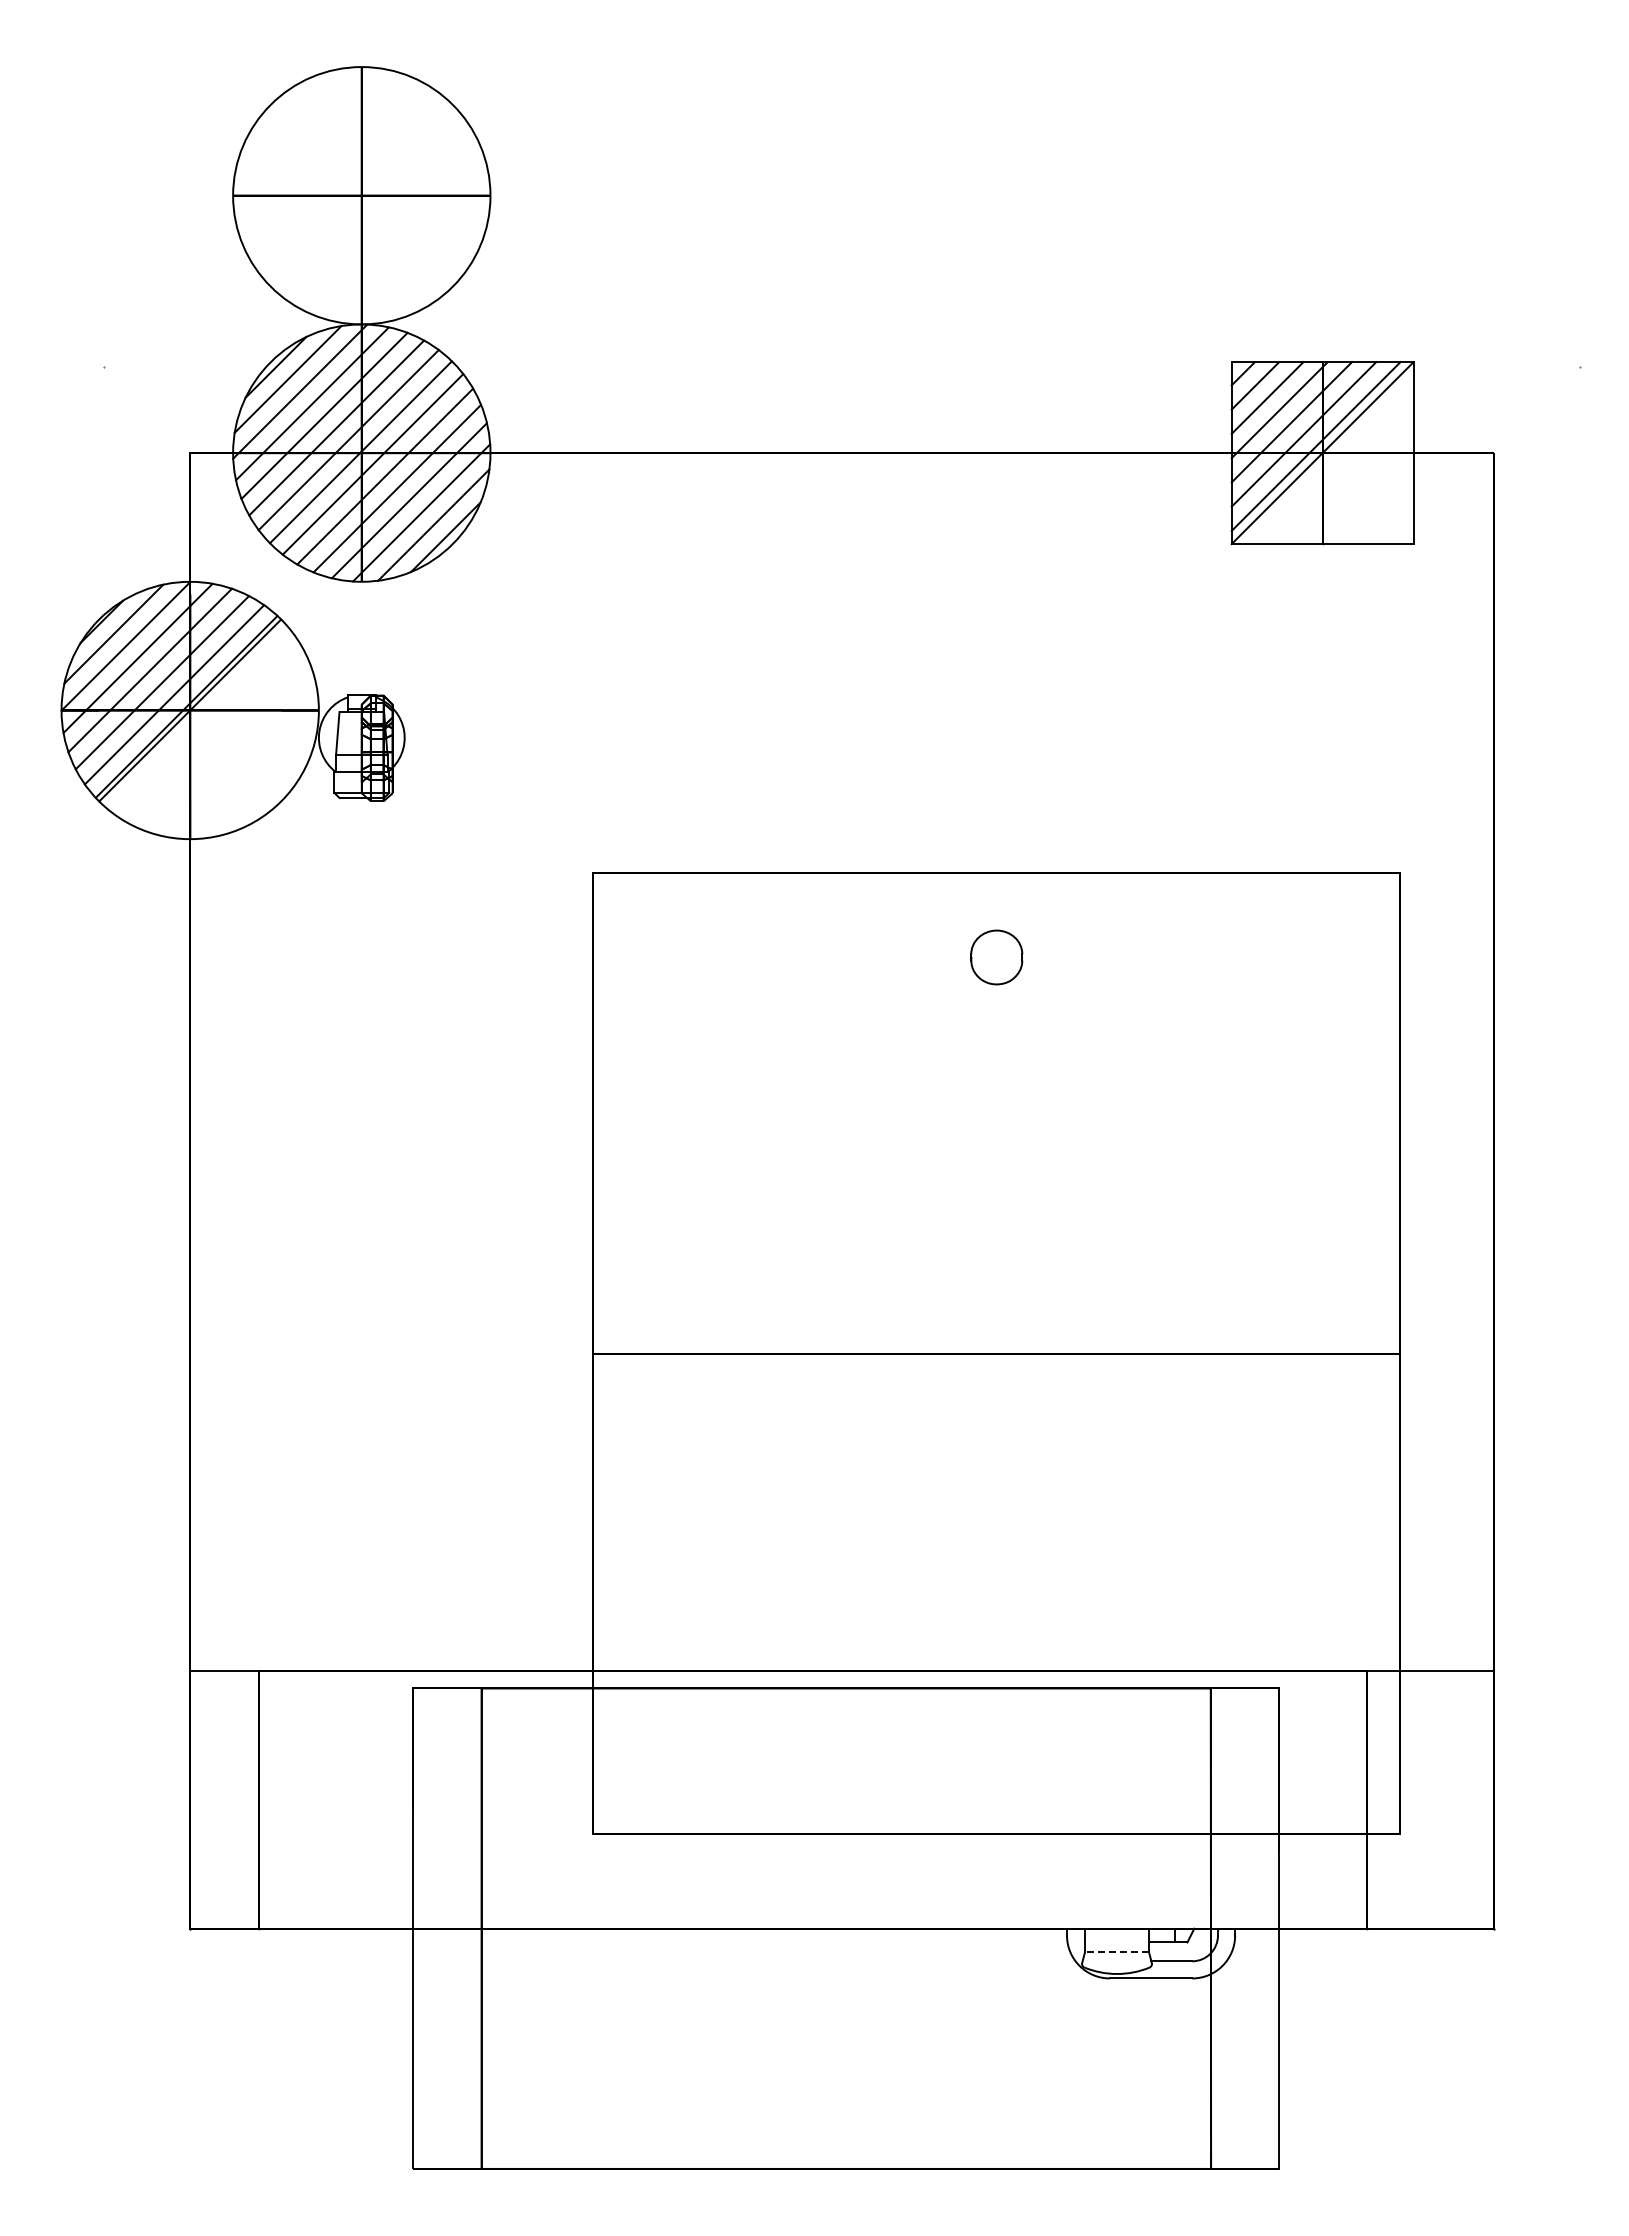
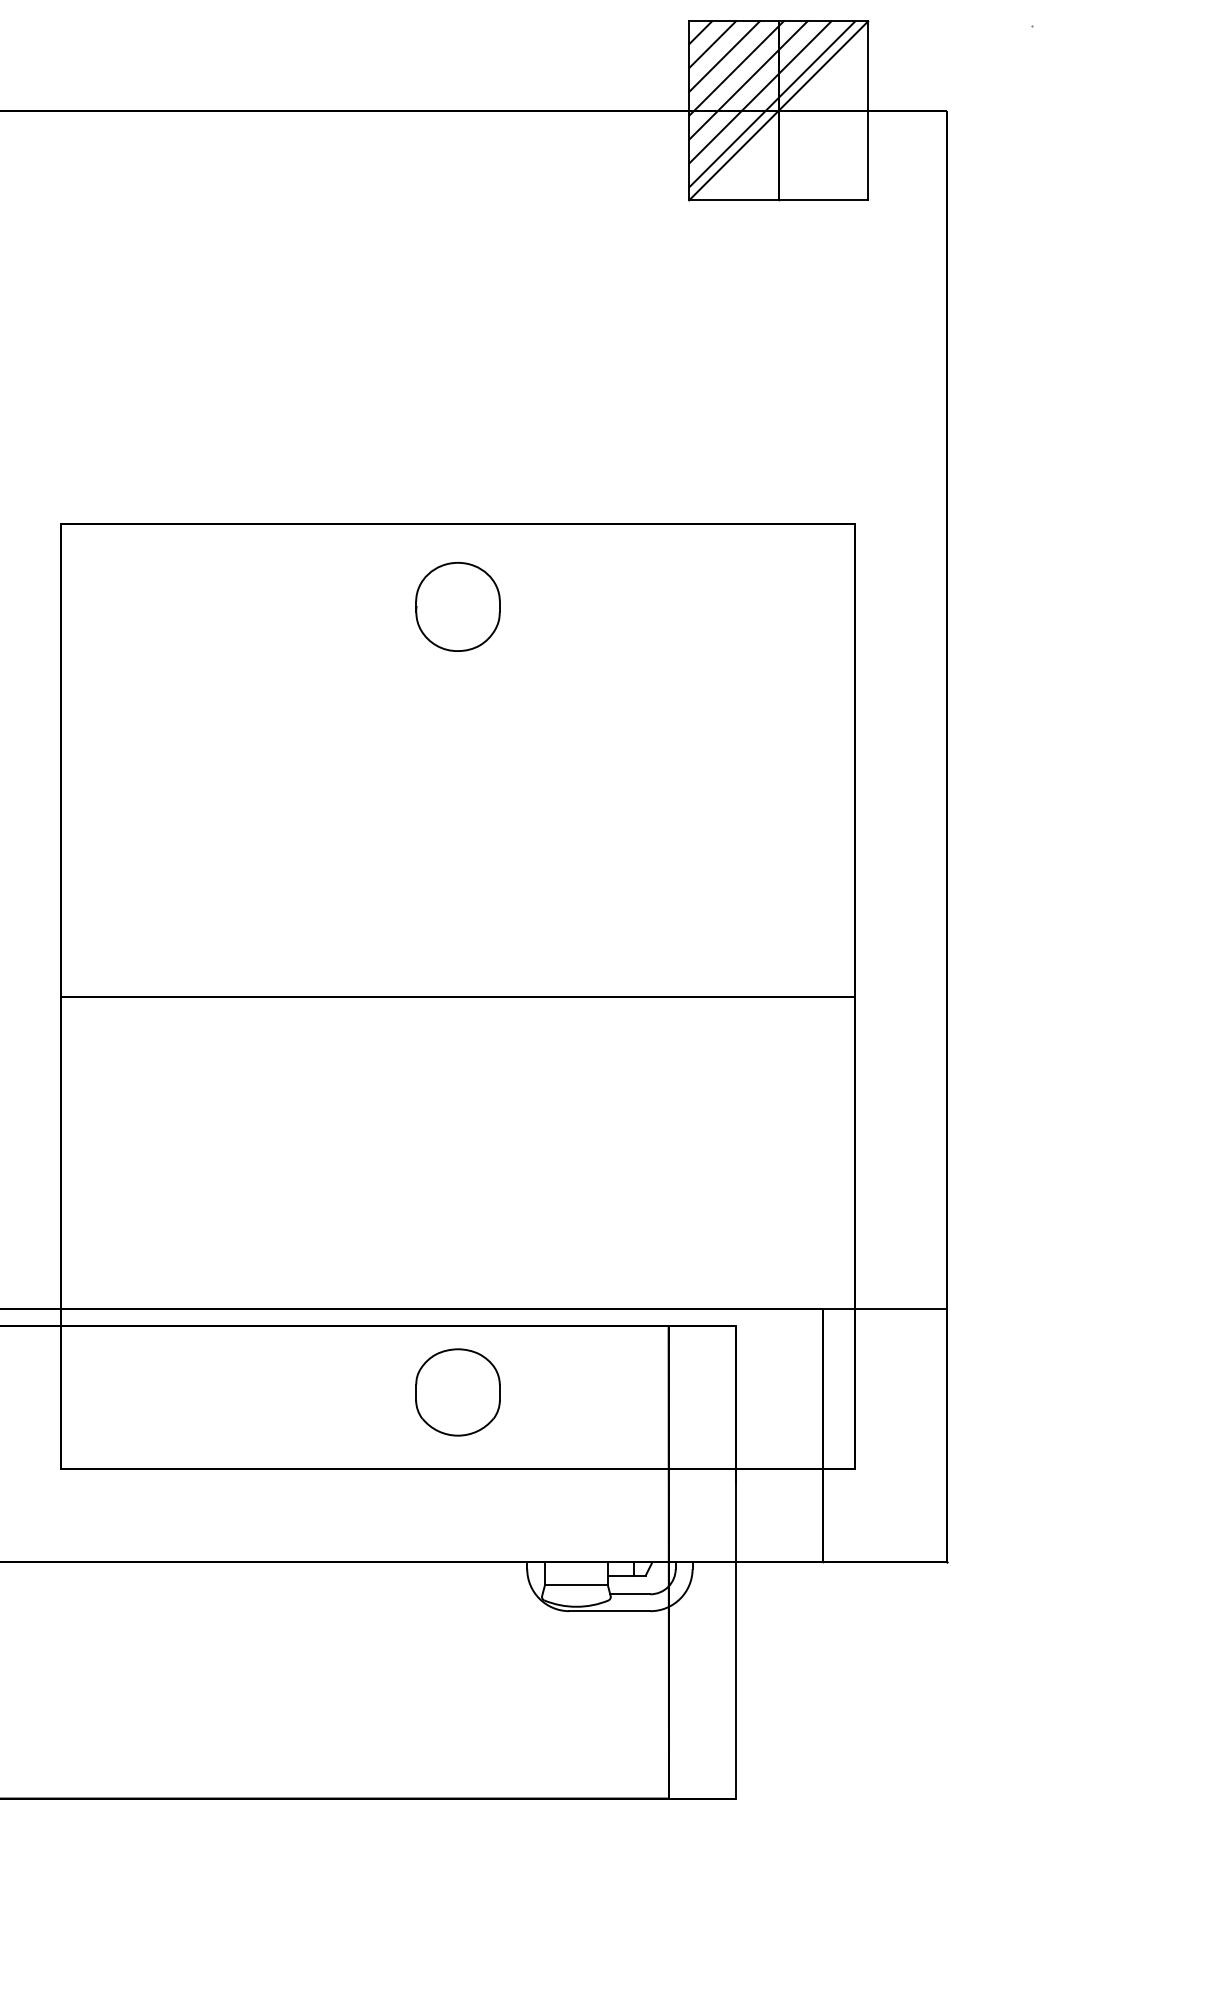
part: (996, 957) -> (457, 606), size x1.67
part: (996, 1755) -> (457, 1391), added
line: (1117, 1952) -> (576, 1585), dashed -> solid

